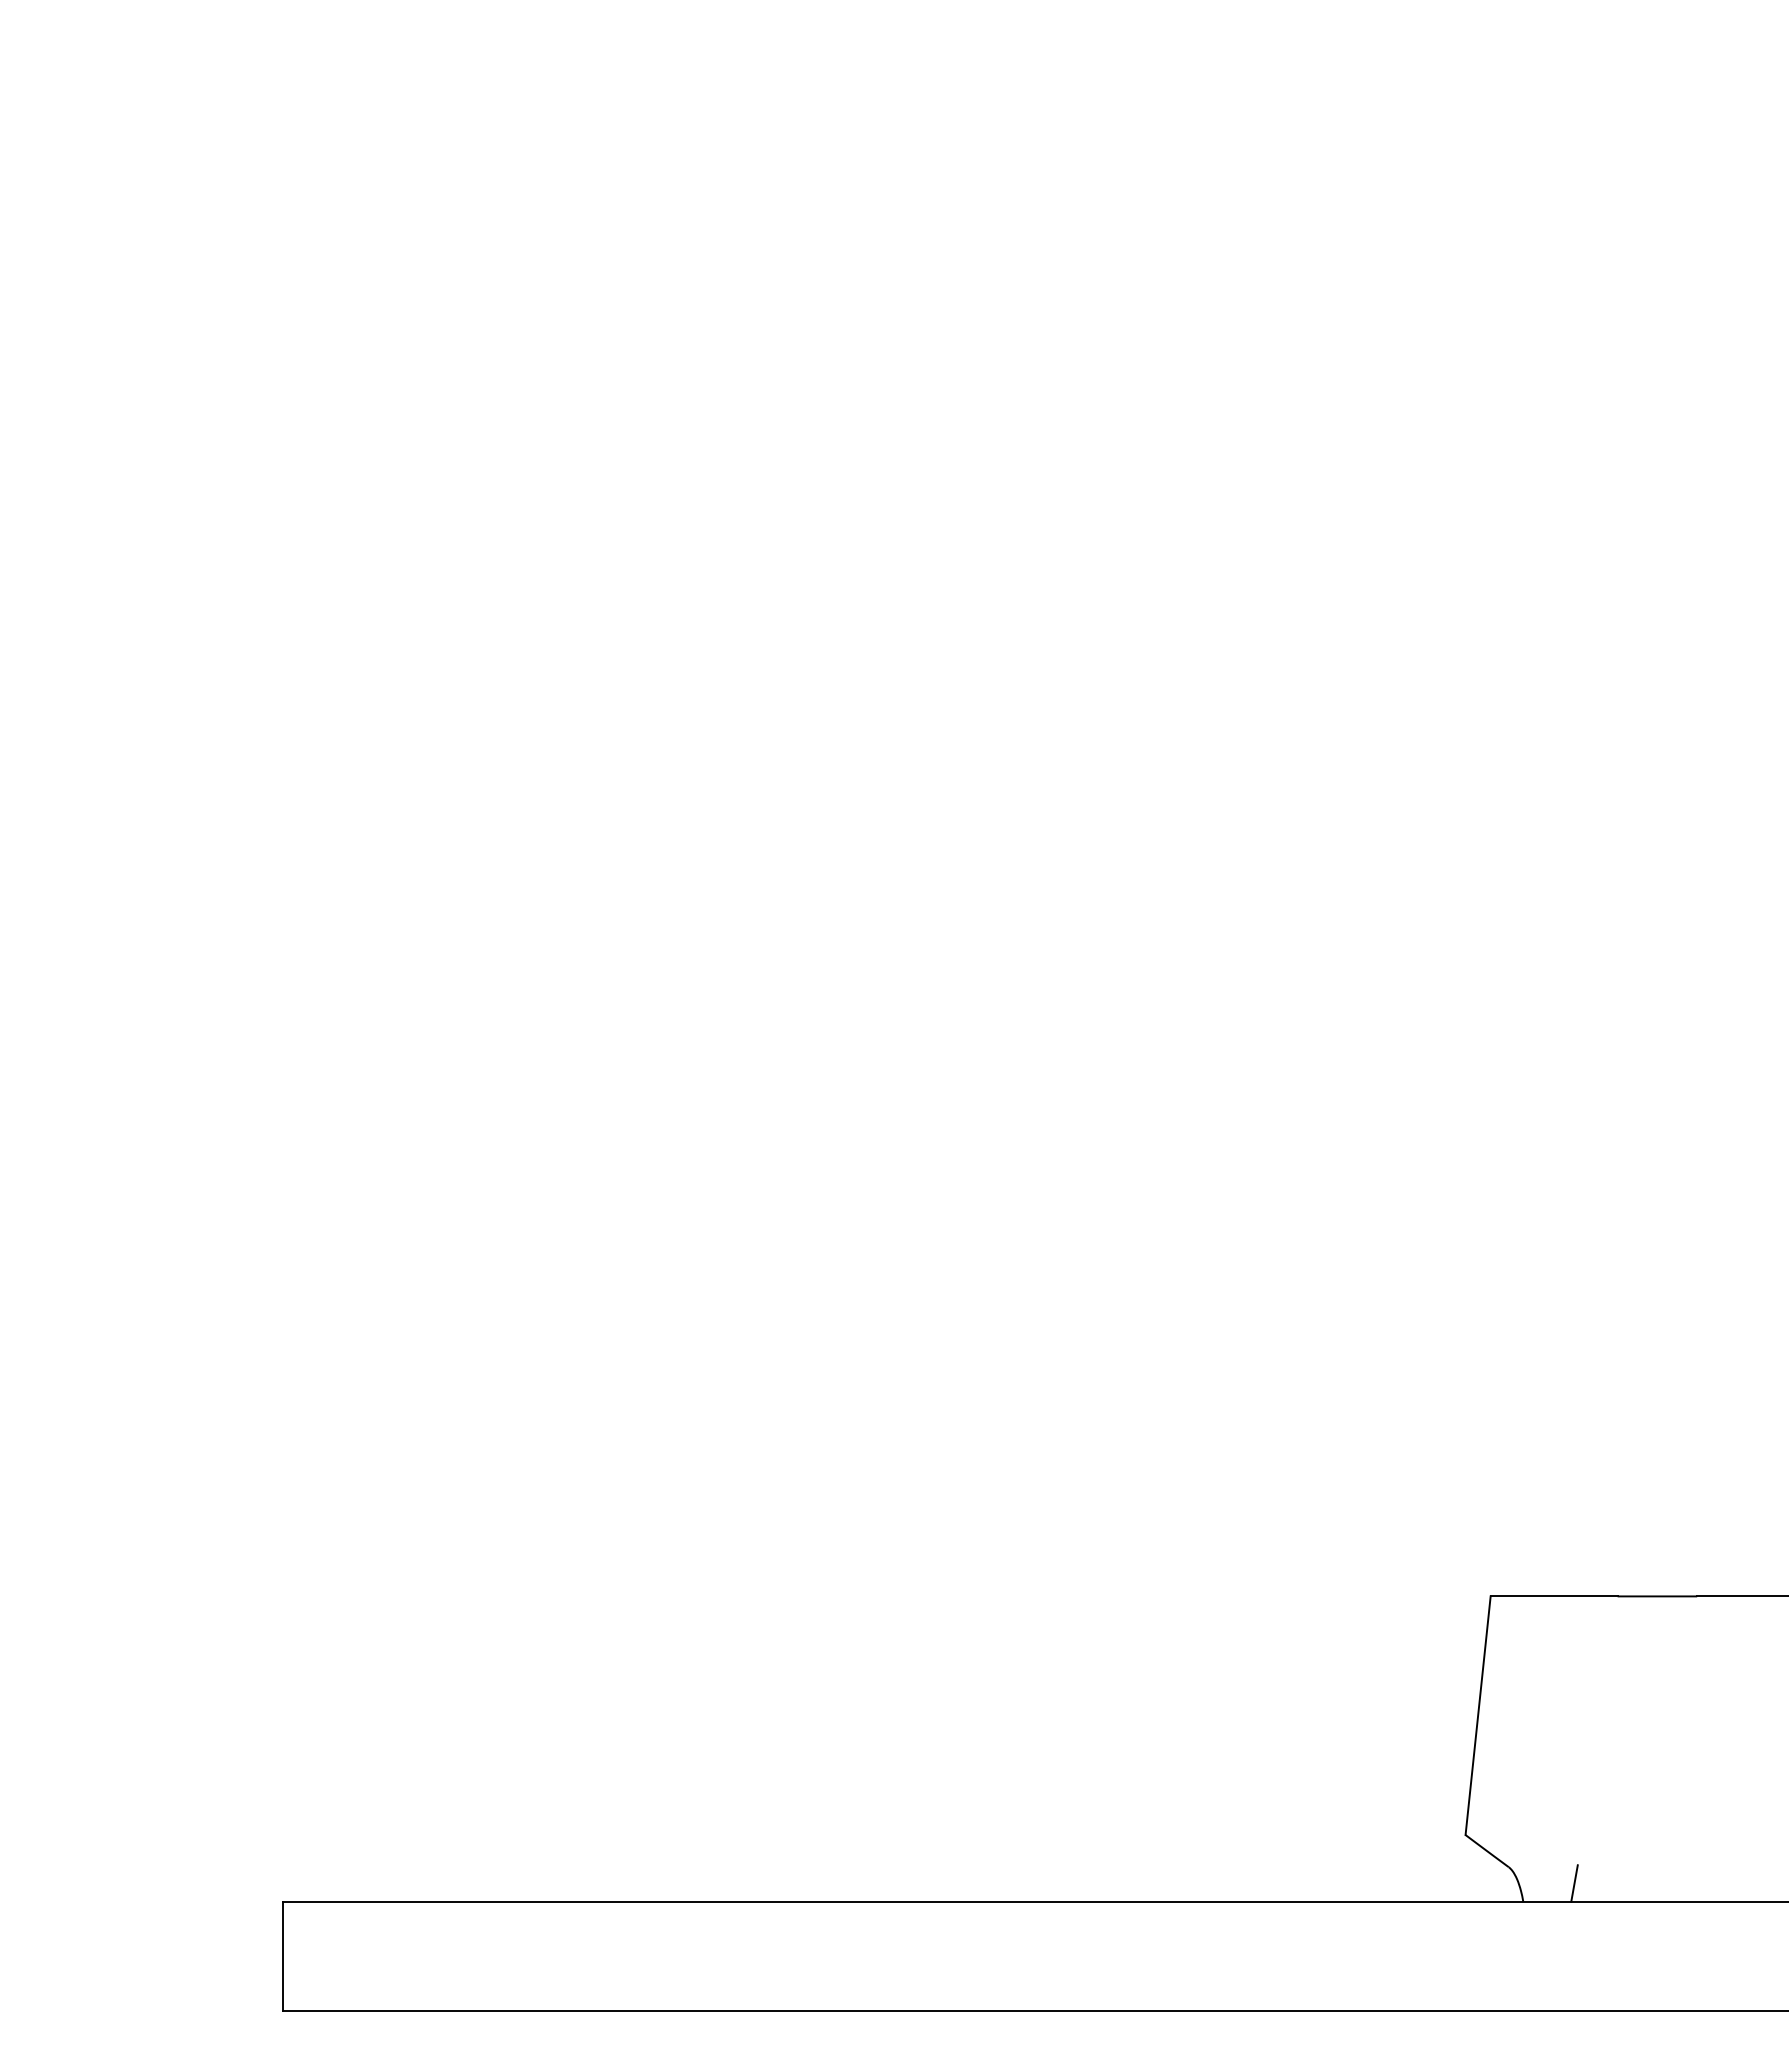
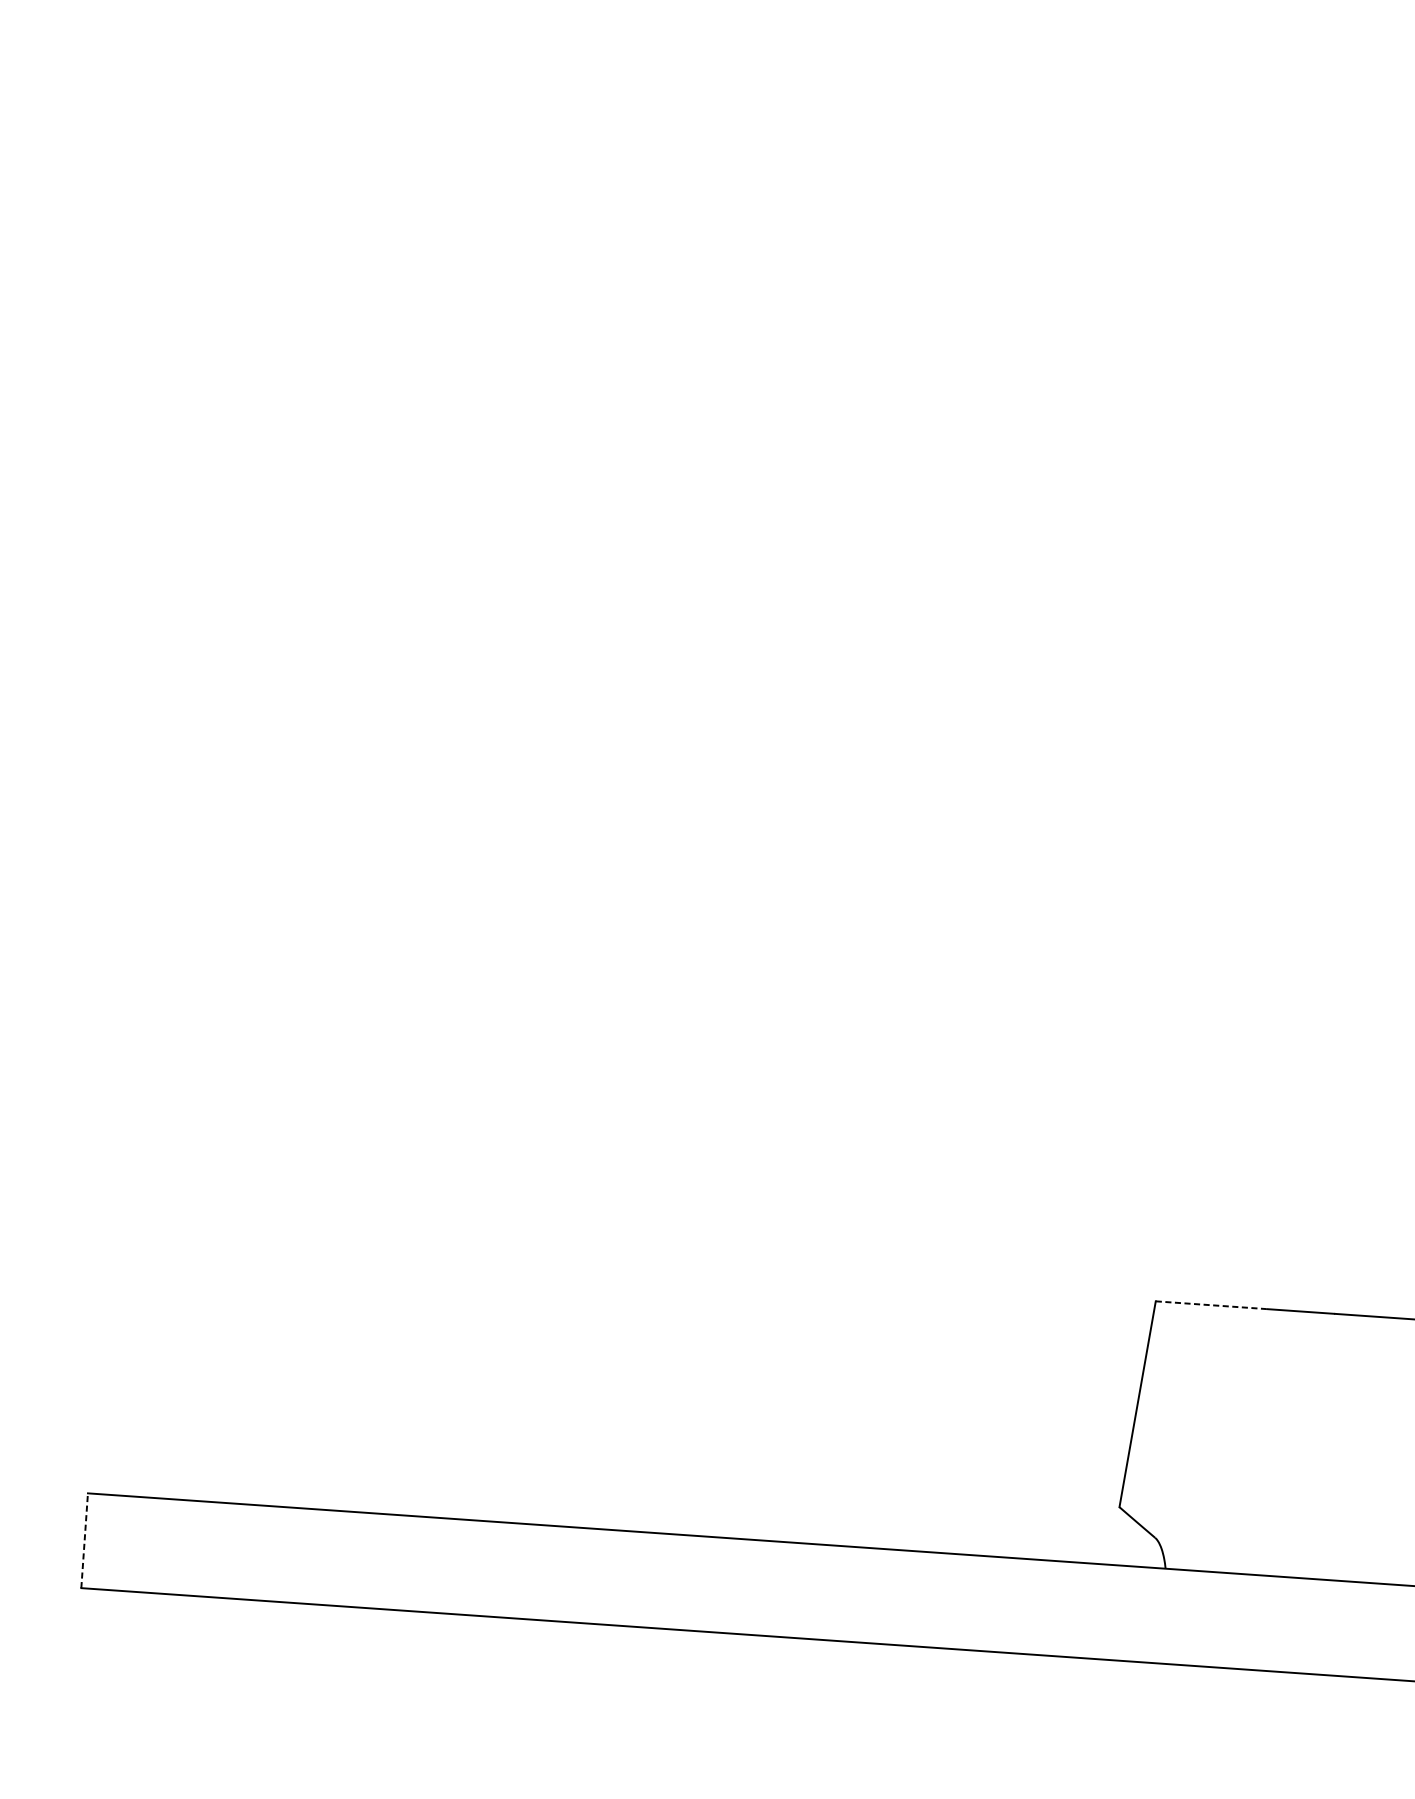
line: (1554, 1596) -> (1211, 1305), solid -> dashed
line: (1574, 1883) -> (1211, 1555), removed
line: (283, 1956) -> (84, 1540), solid -> dashed

